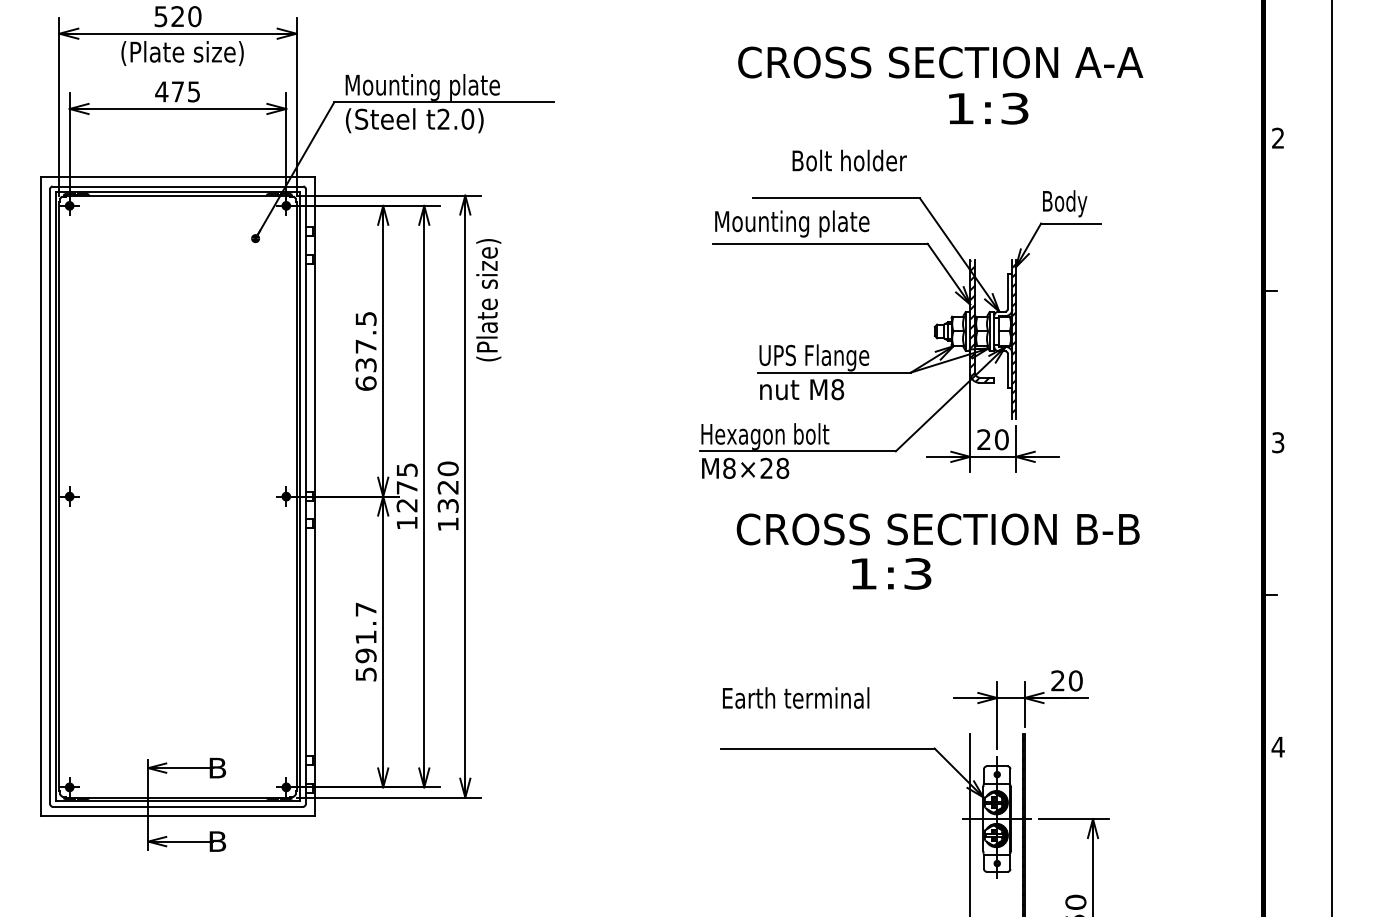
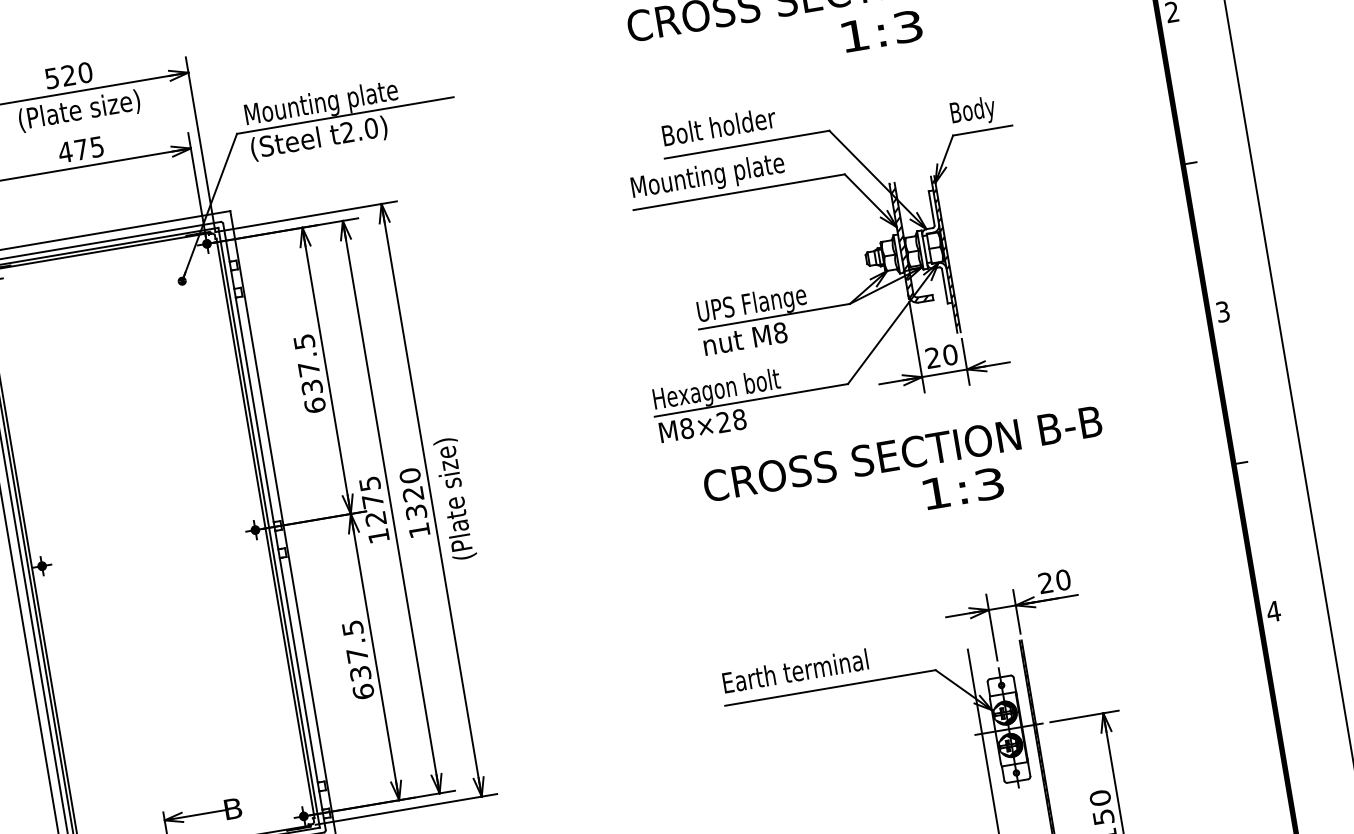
text: (849, 160) -> (719, 126), moved
text: (488, 300) -> (454, 499), moved
text: (891, 573) -> (963, 488), moved
text: (365, 641) -> (357, 659), 591.7 -> 637.5
text: (796, 697) -> (795, 670), moved

